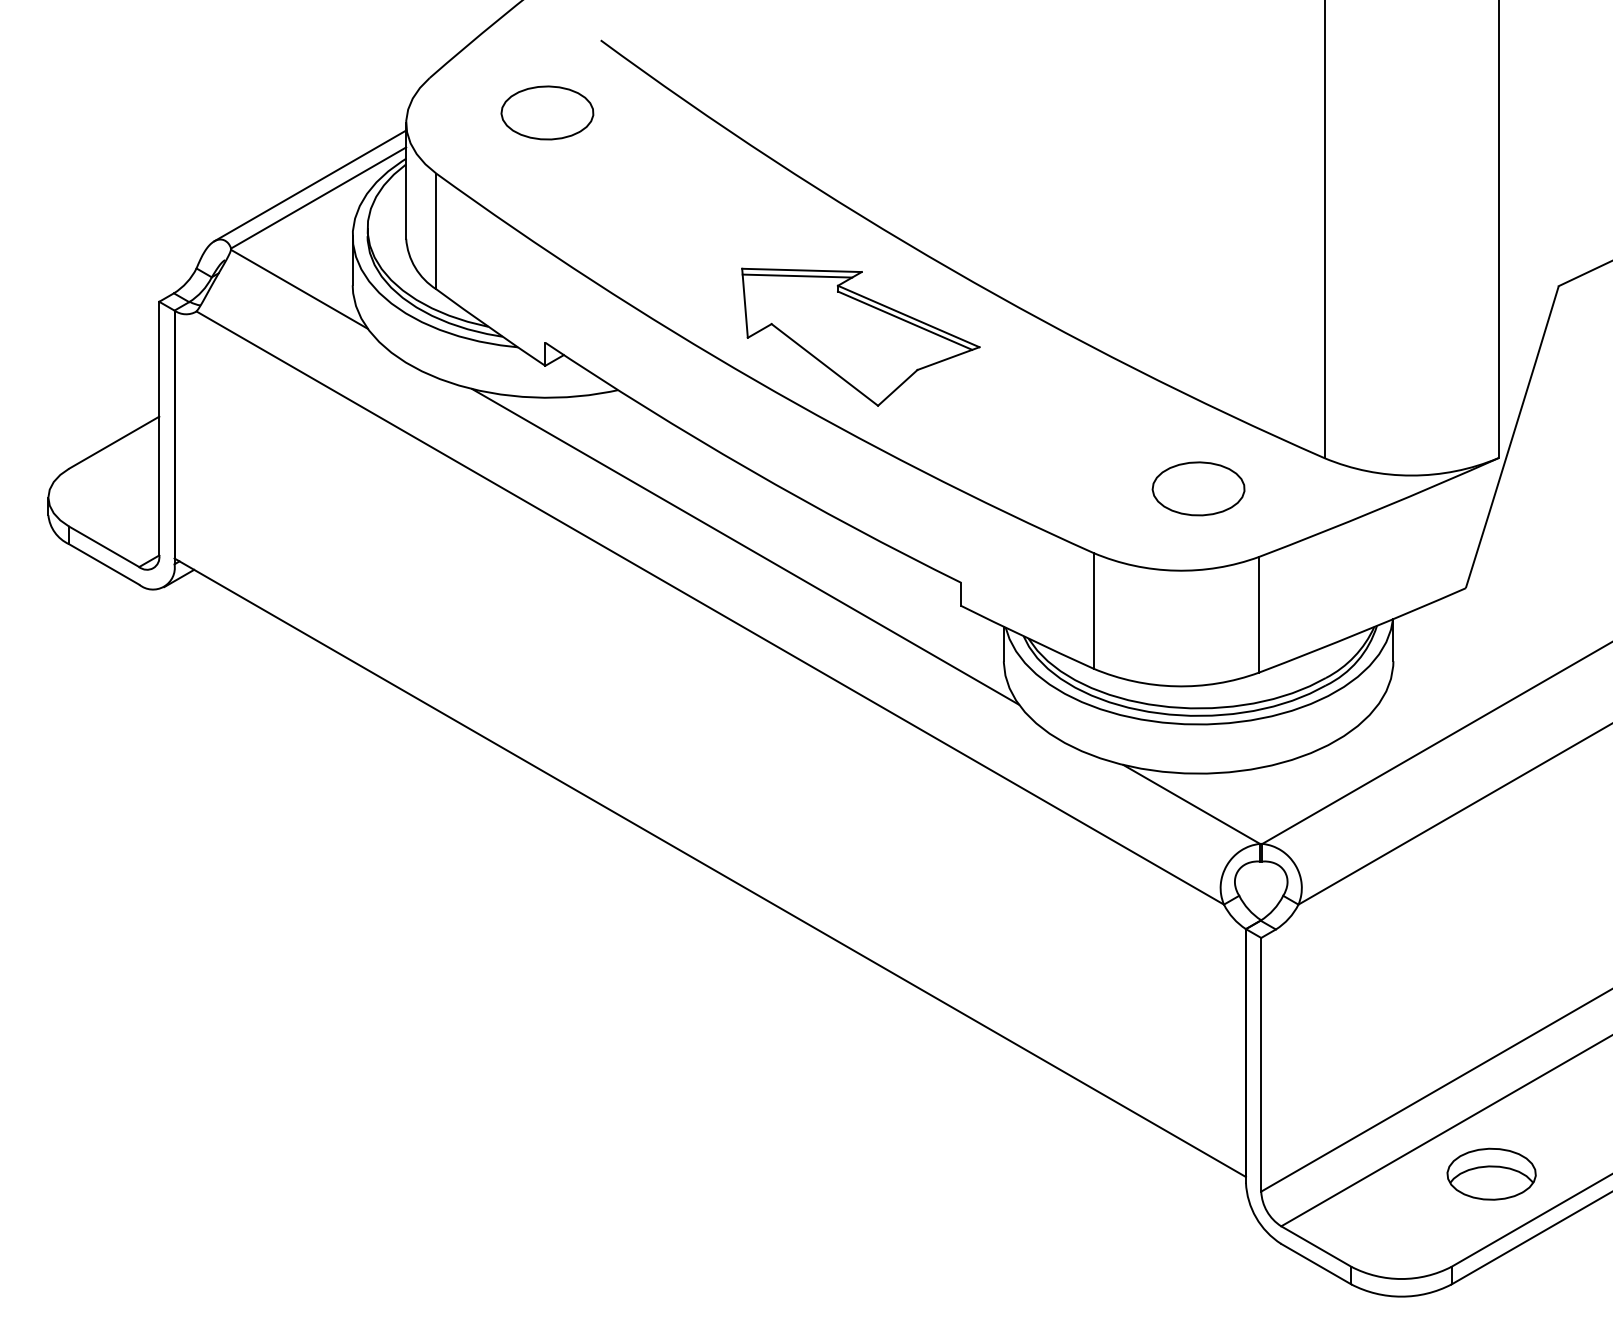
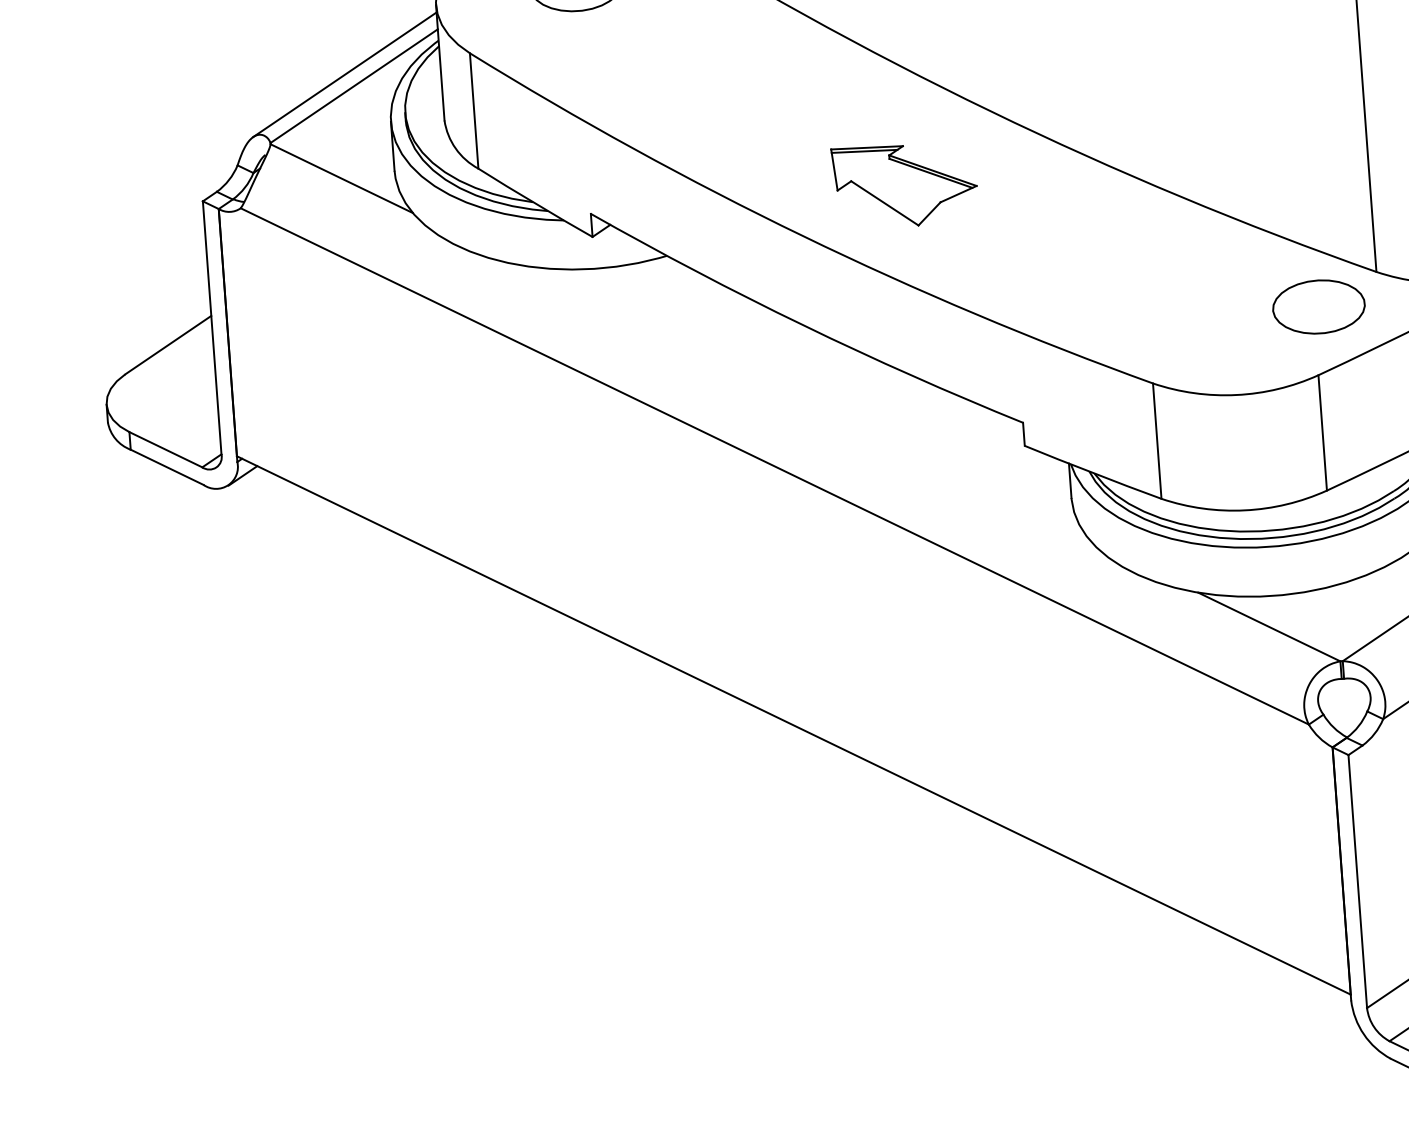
part: (860, 336) -> (904, 184), size x0.6
part: (1198, 488) -> (1318, 306), moved
line: (745, 546) -> (805, 402), removed

